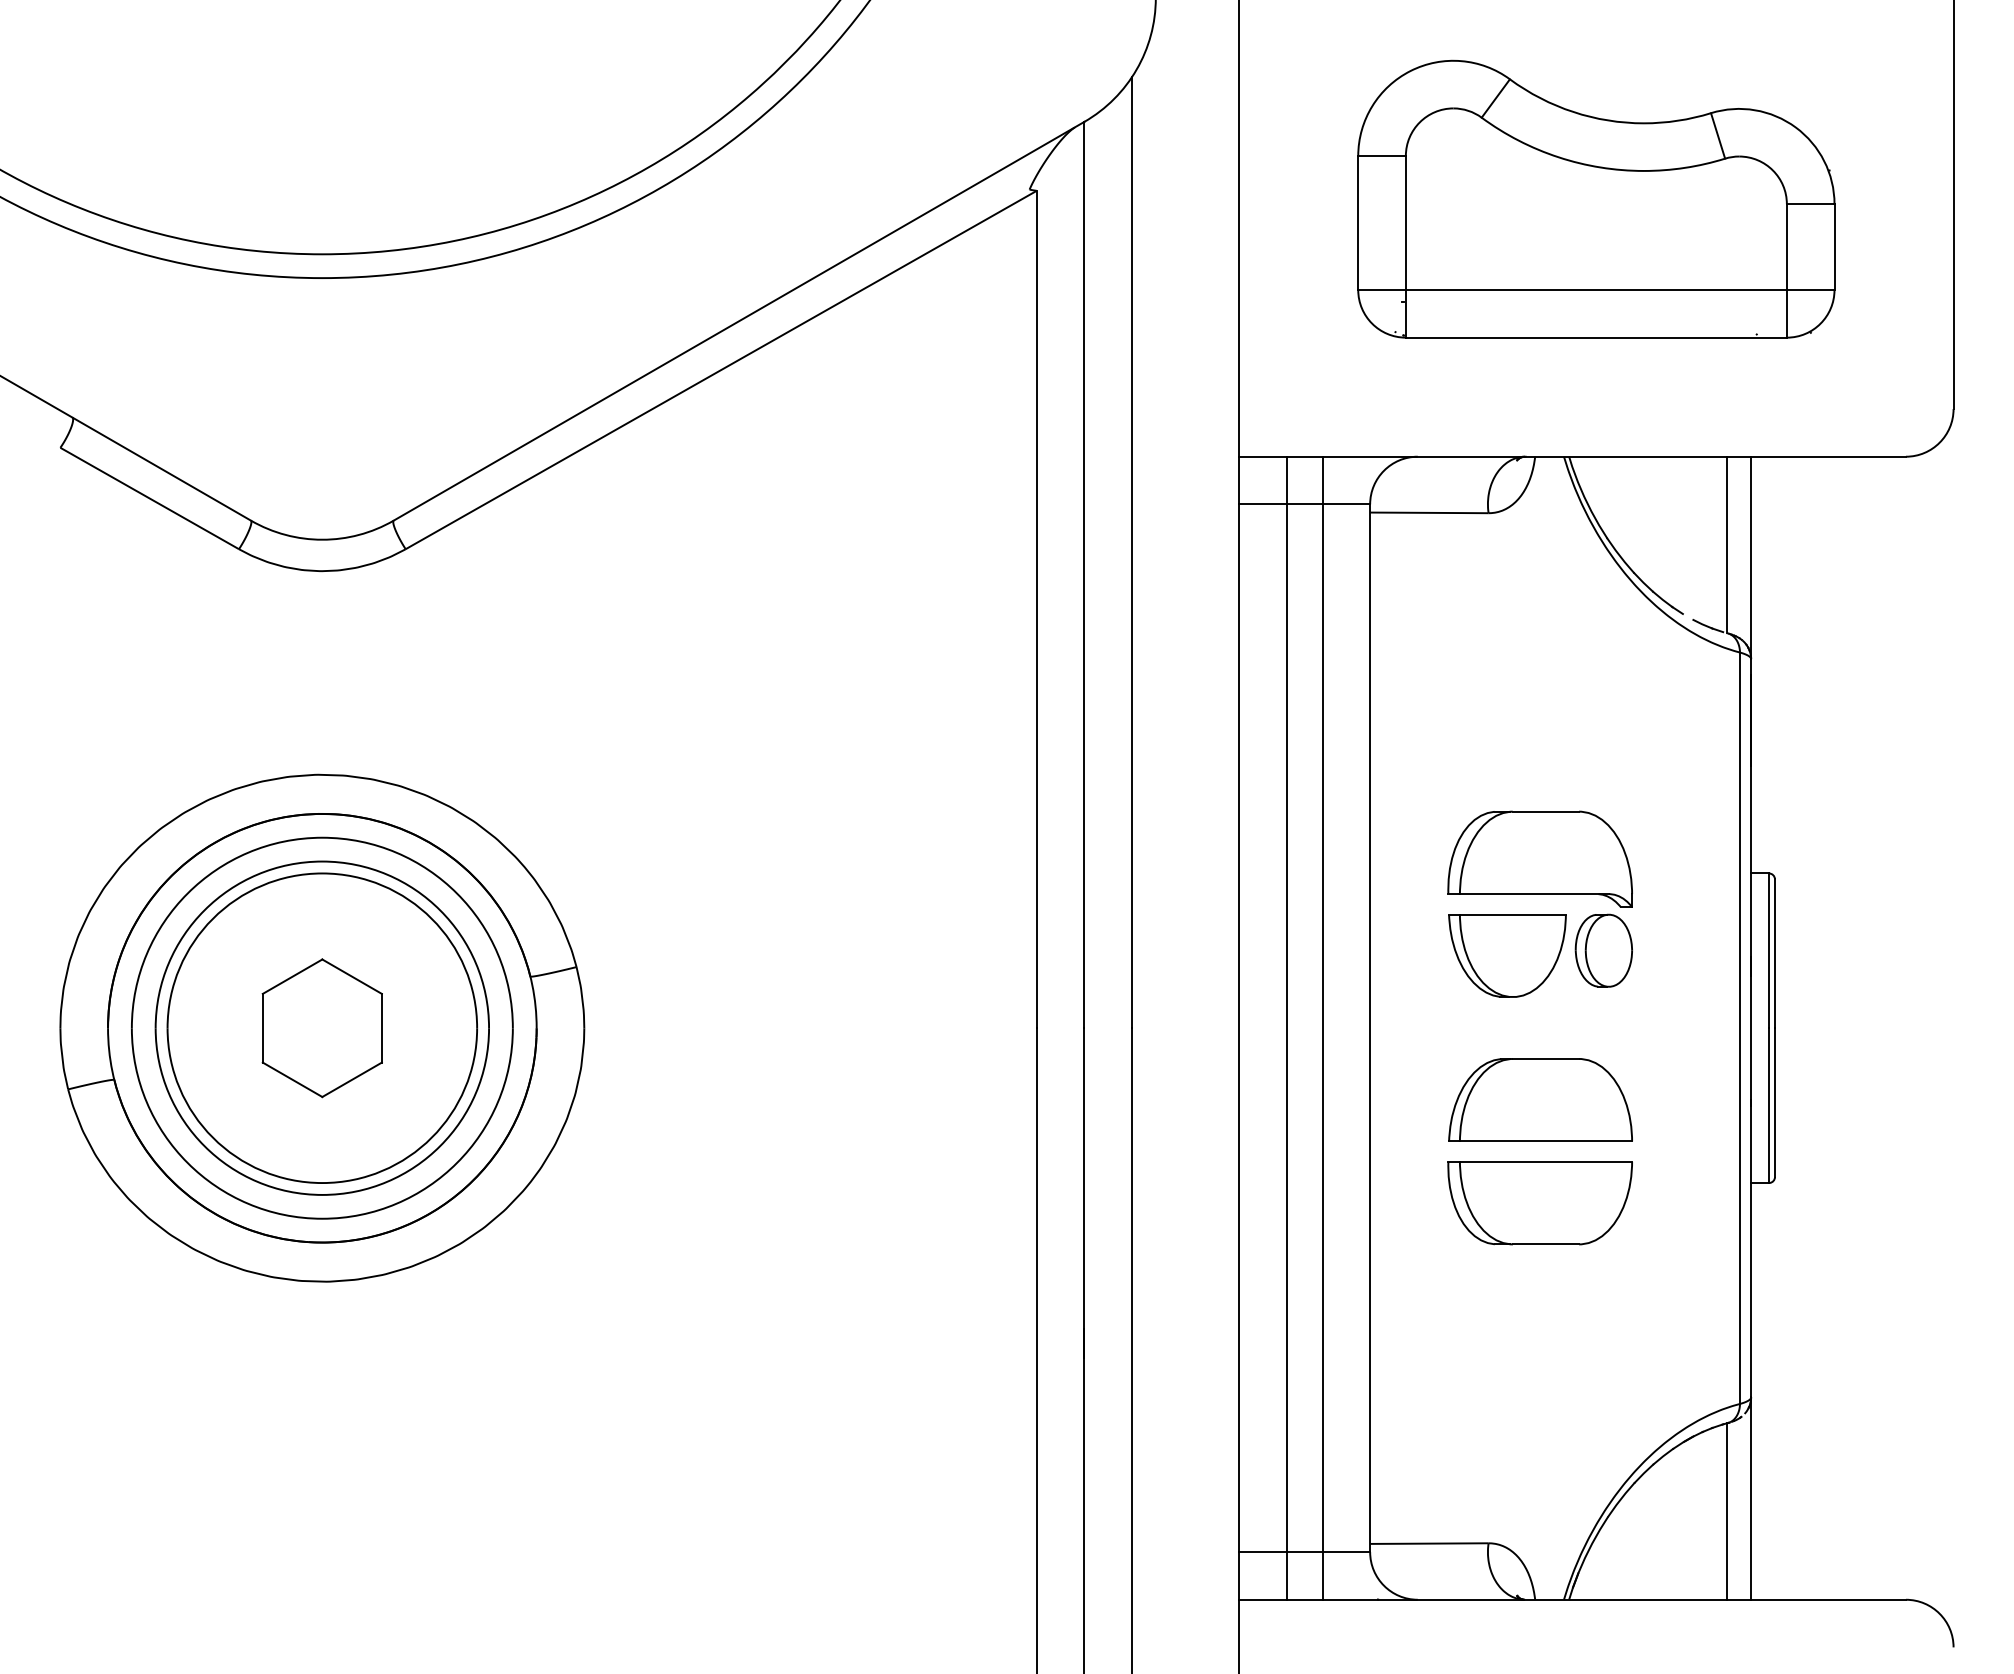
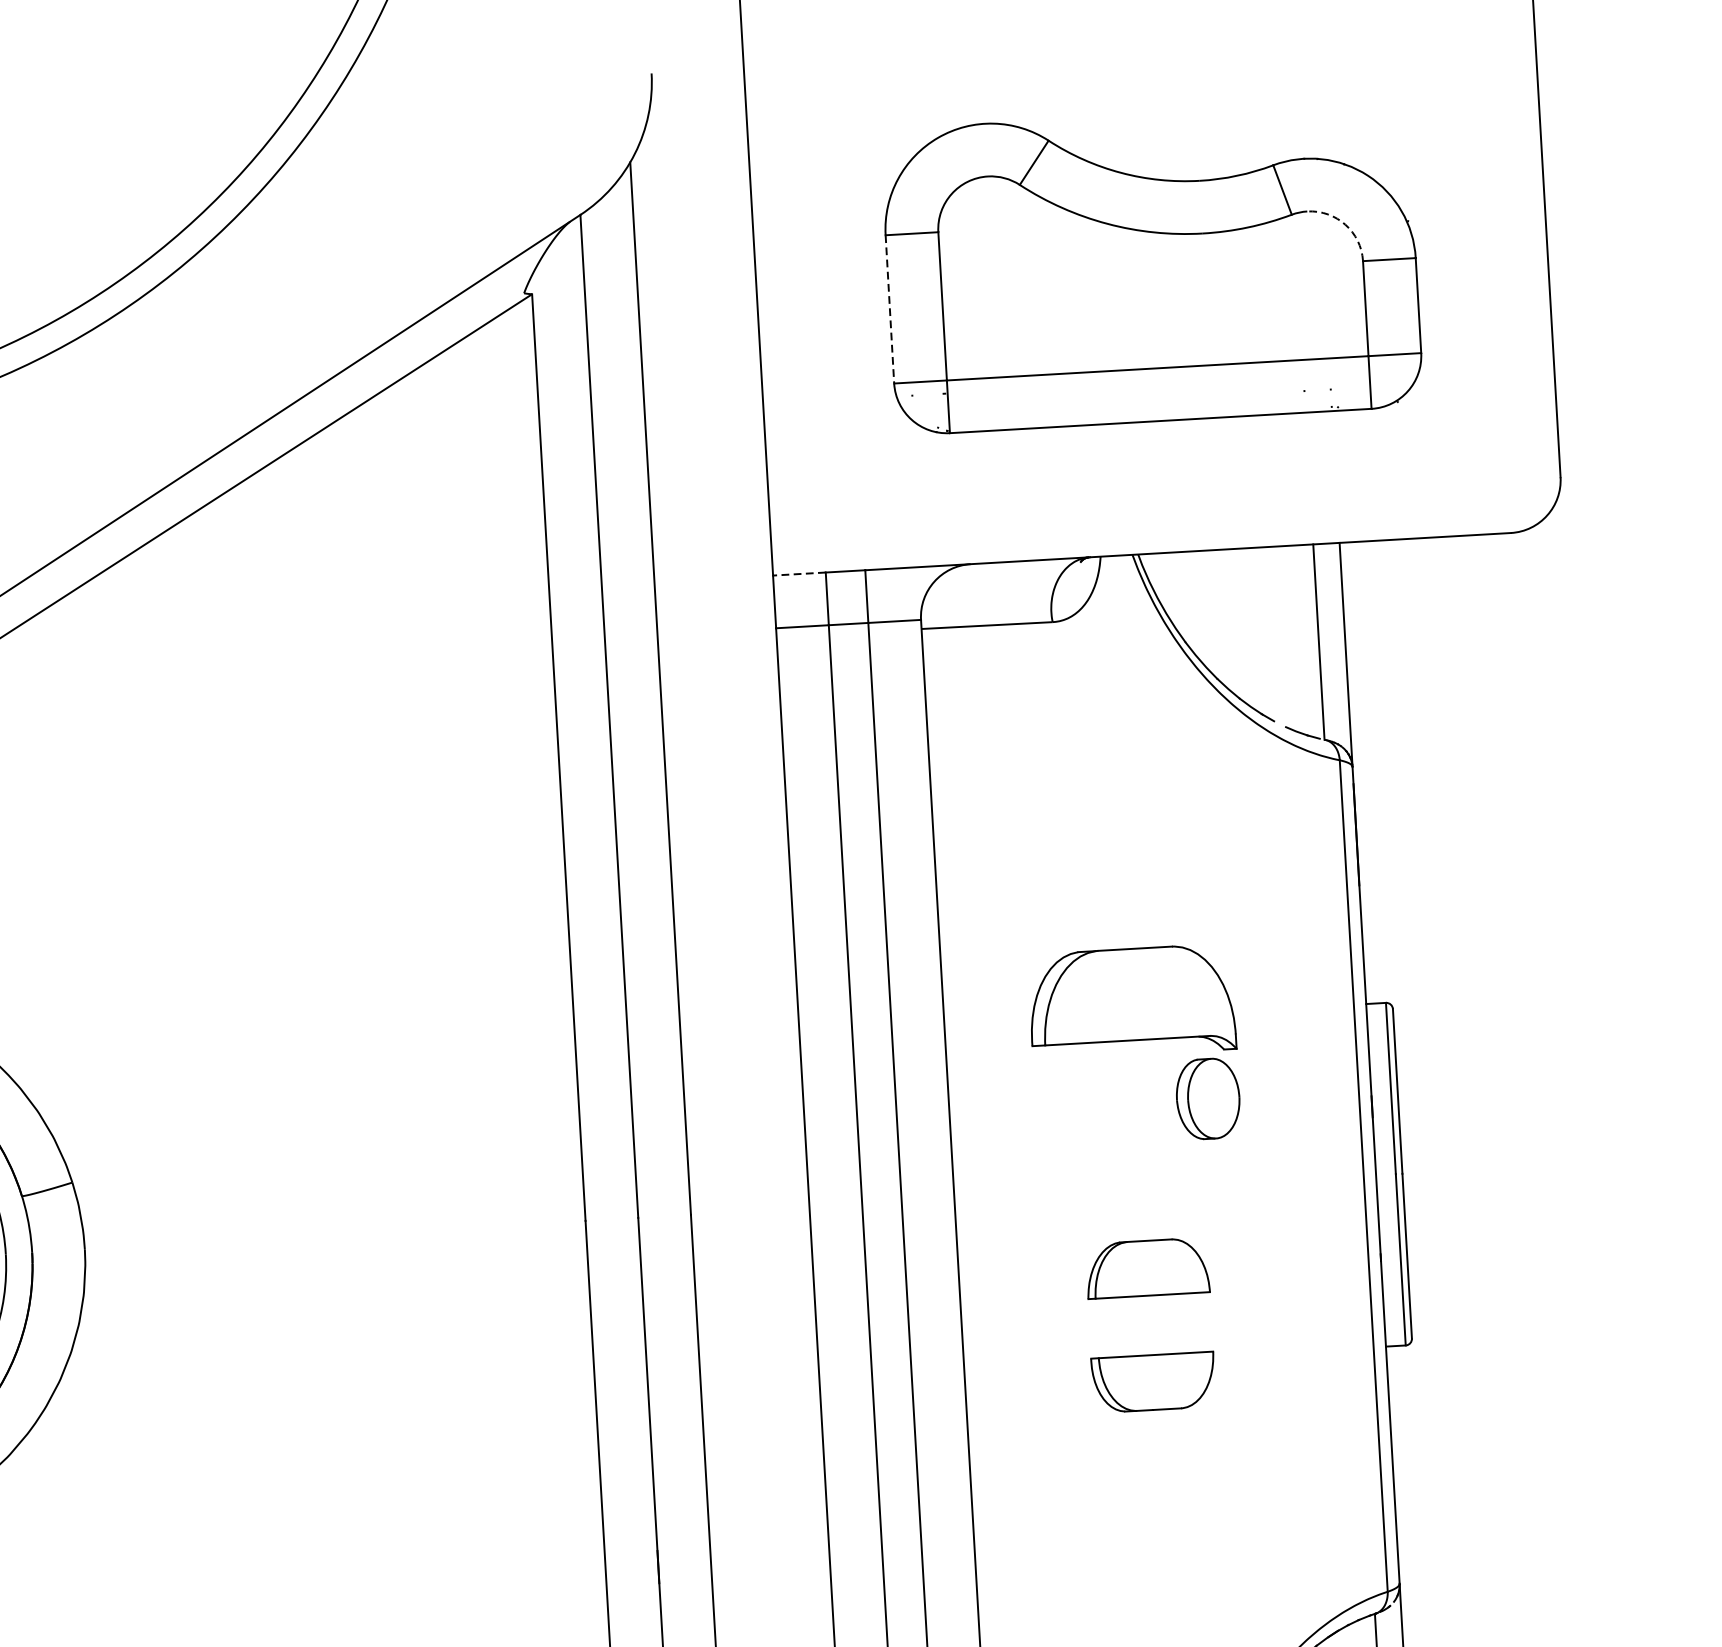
arc: (1772, 170) -> (1344, 224), solid -> dashed
line: (1358, 223) -> (890, 309), solid -> dashed
line: (1262, 456) -> (798, 573), solid -> dashed
part: (1507, 955) -> (1101, 1110), removed
part: (1540, 1099) -> (1147, 1267), size x0.6
part: (1539, 1203) -> (1153, 1382), size x0.6

